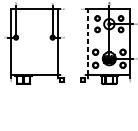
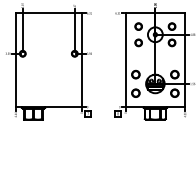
line: (88, 42) -> (125, 60), dashed -> solid

